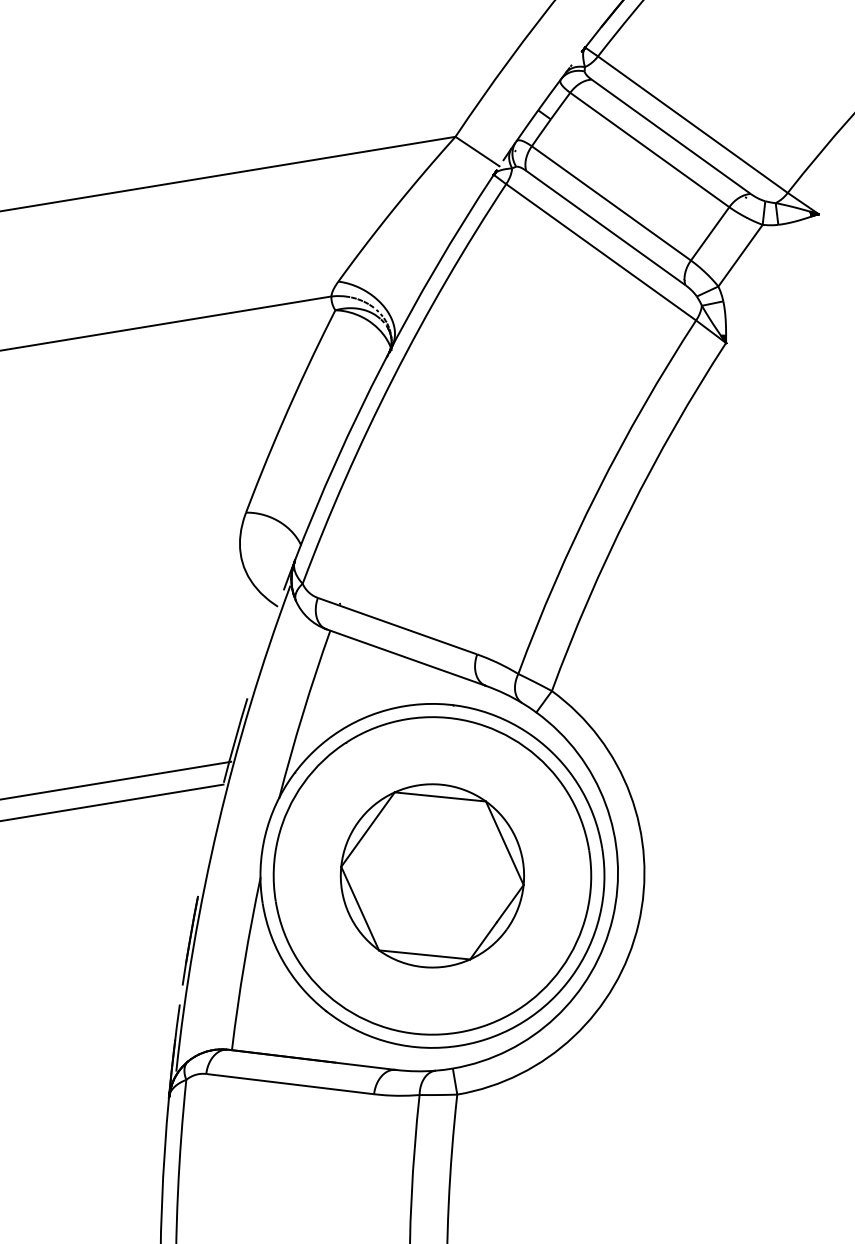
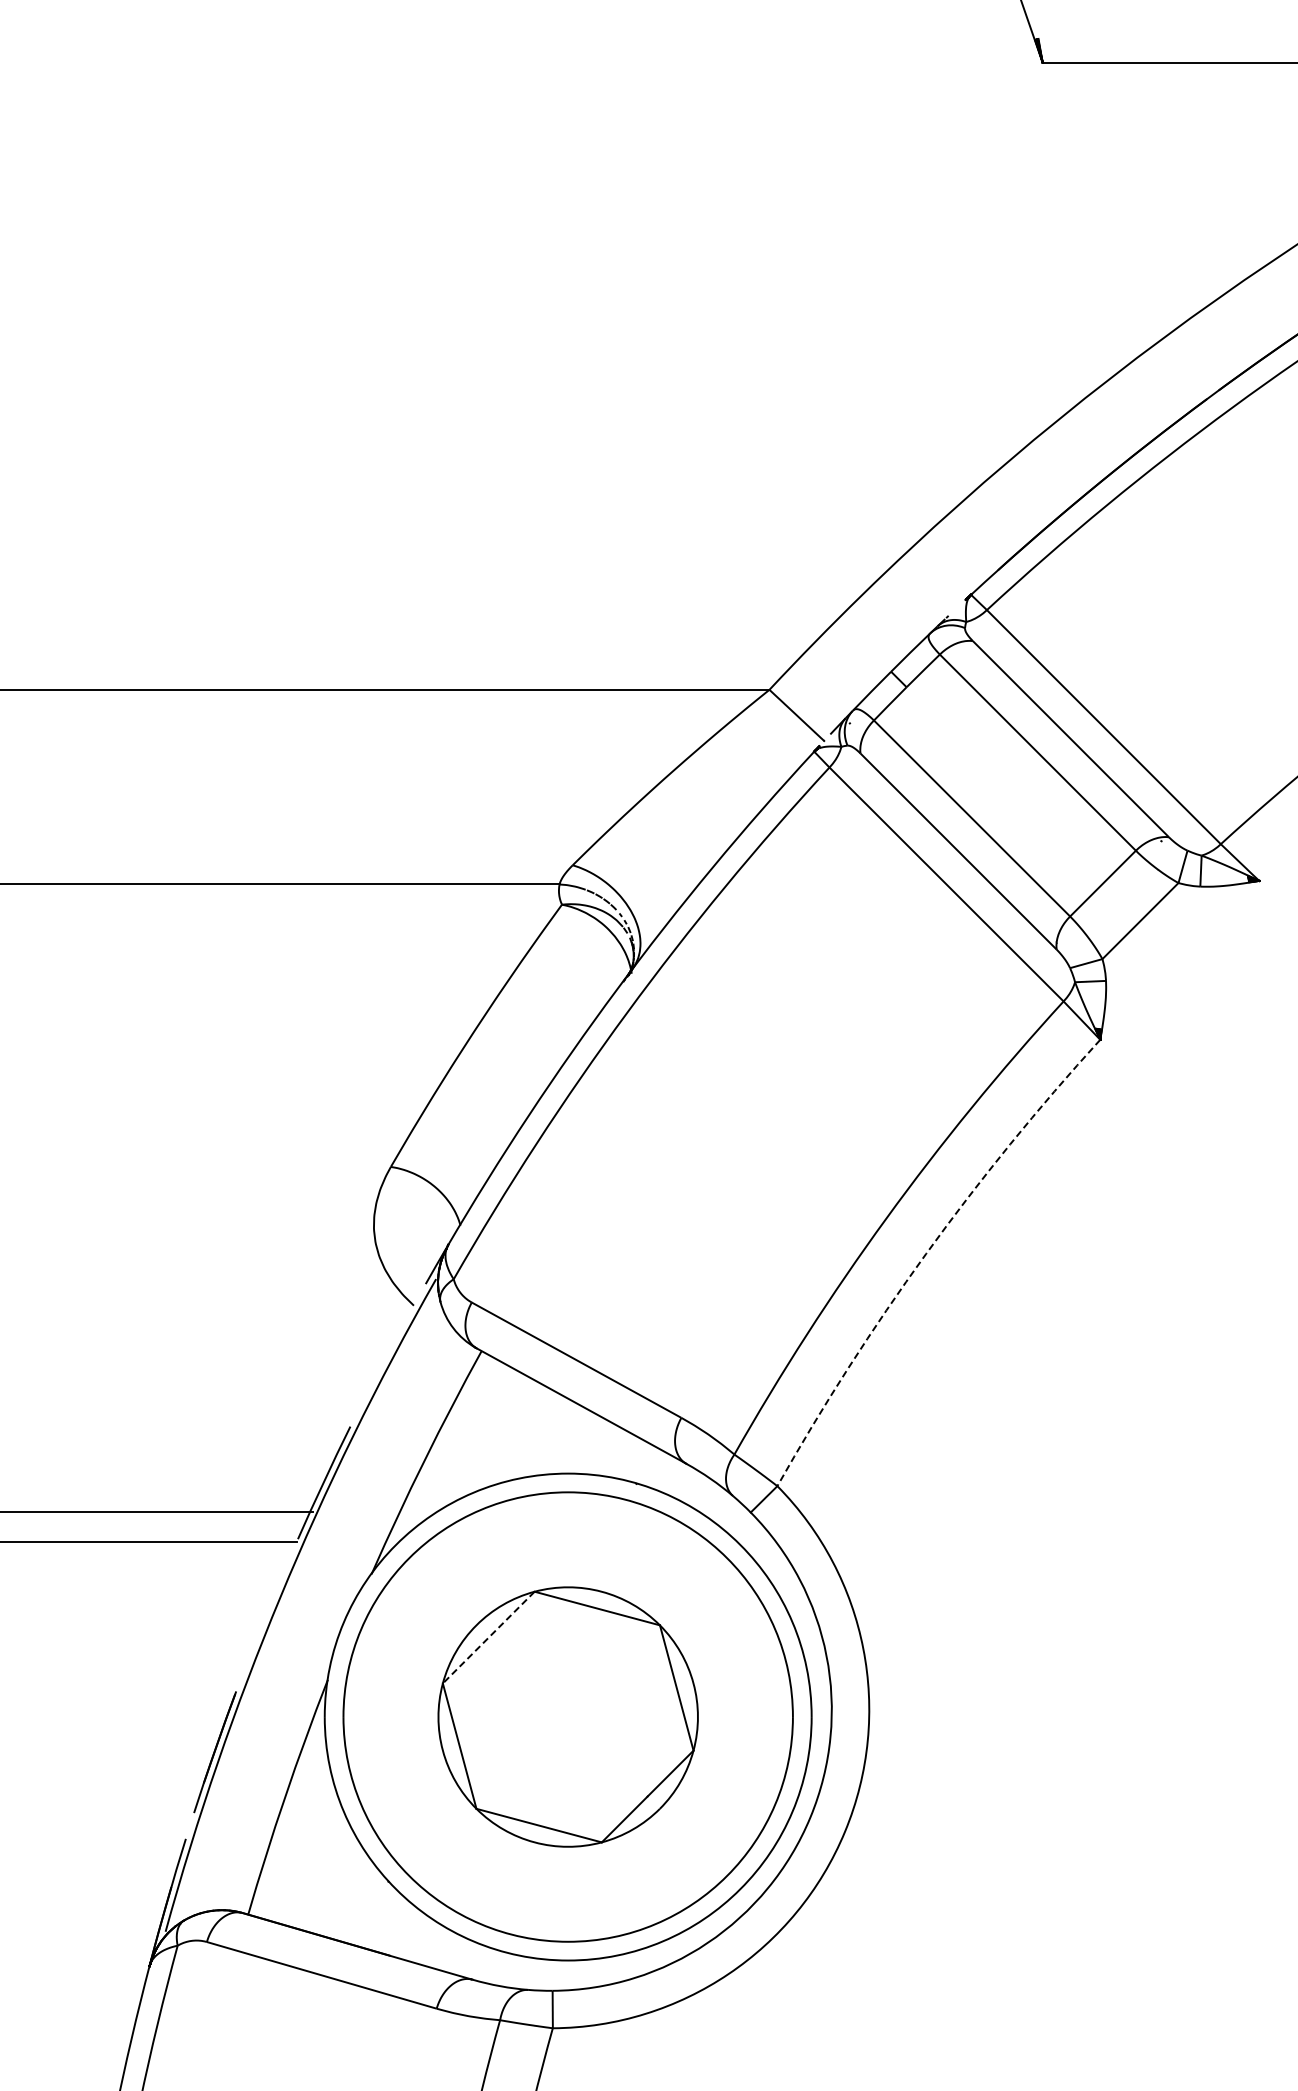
arc: (629, 511) -> (926, 1253), solid -> dashed
line: (367, 829) -> (488, 1637), solid -> dashed

